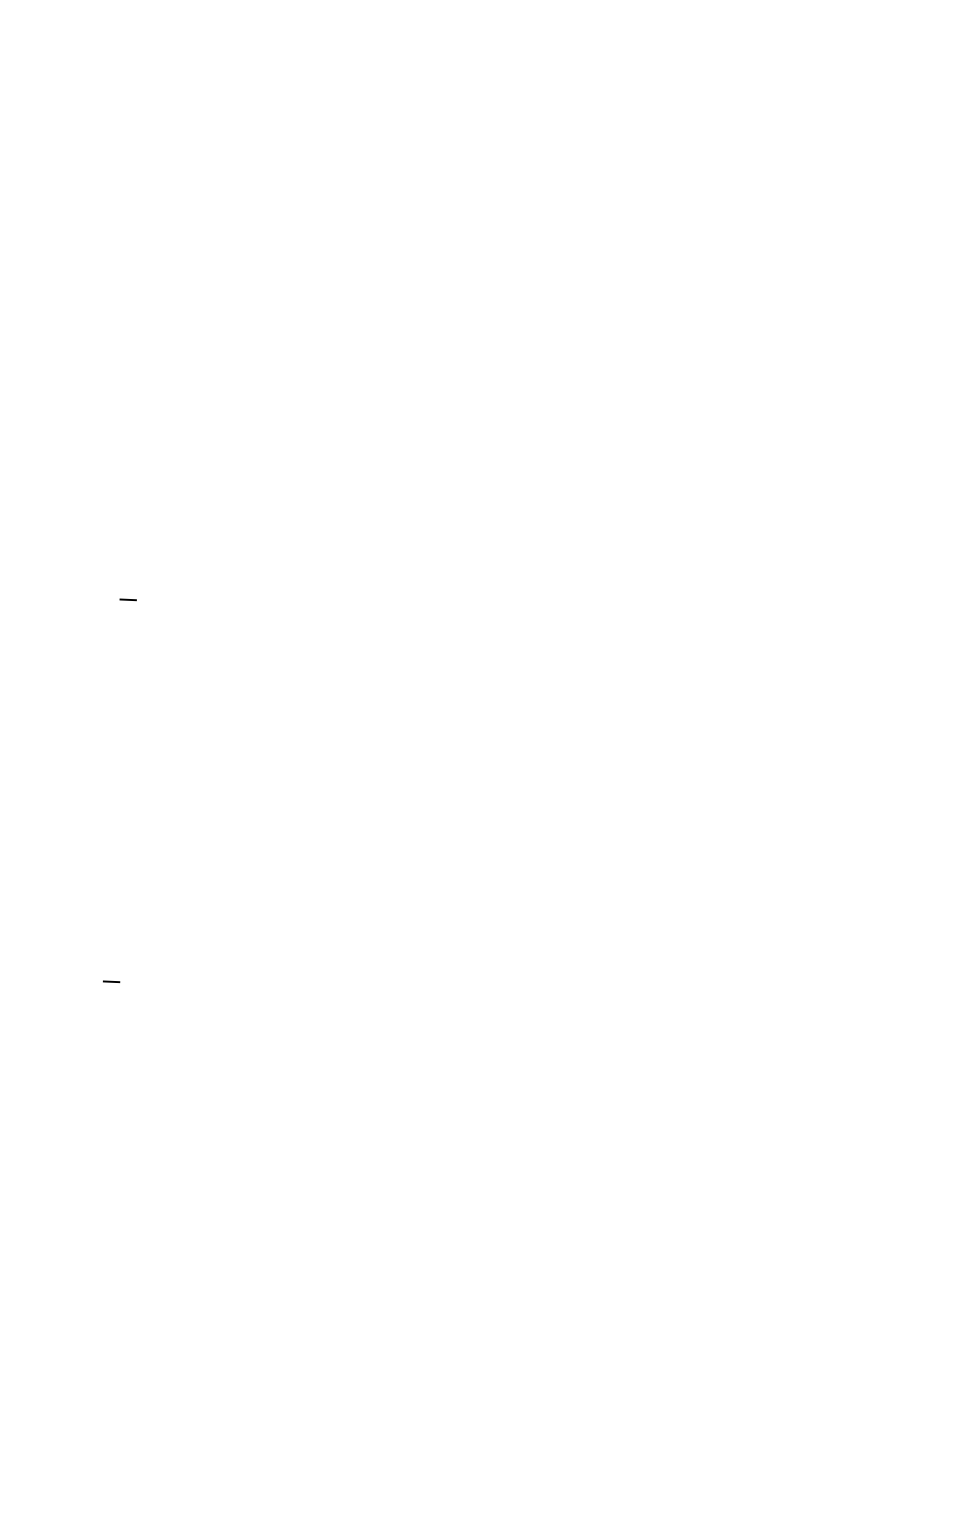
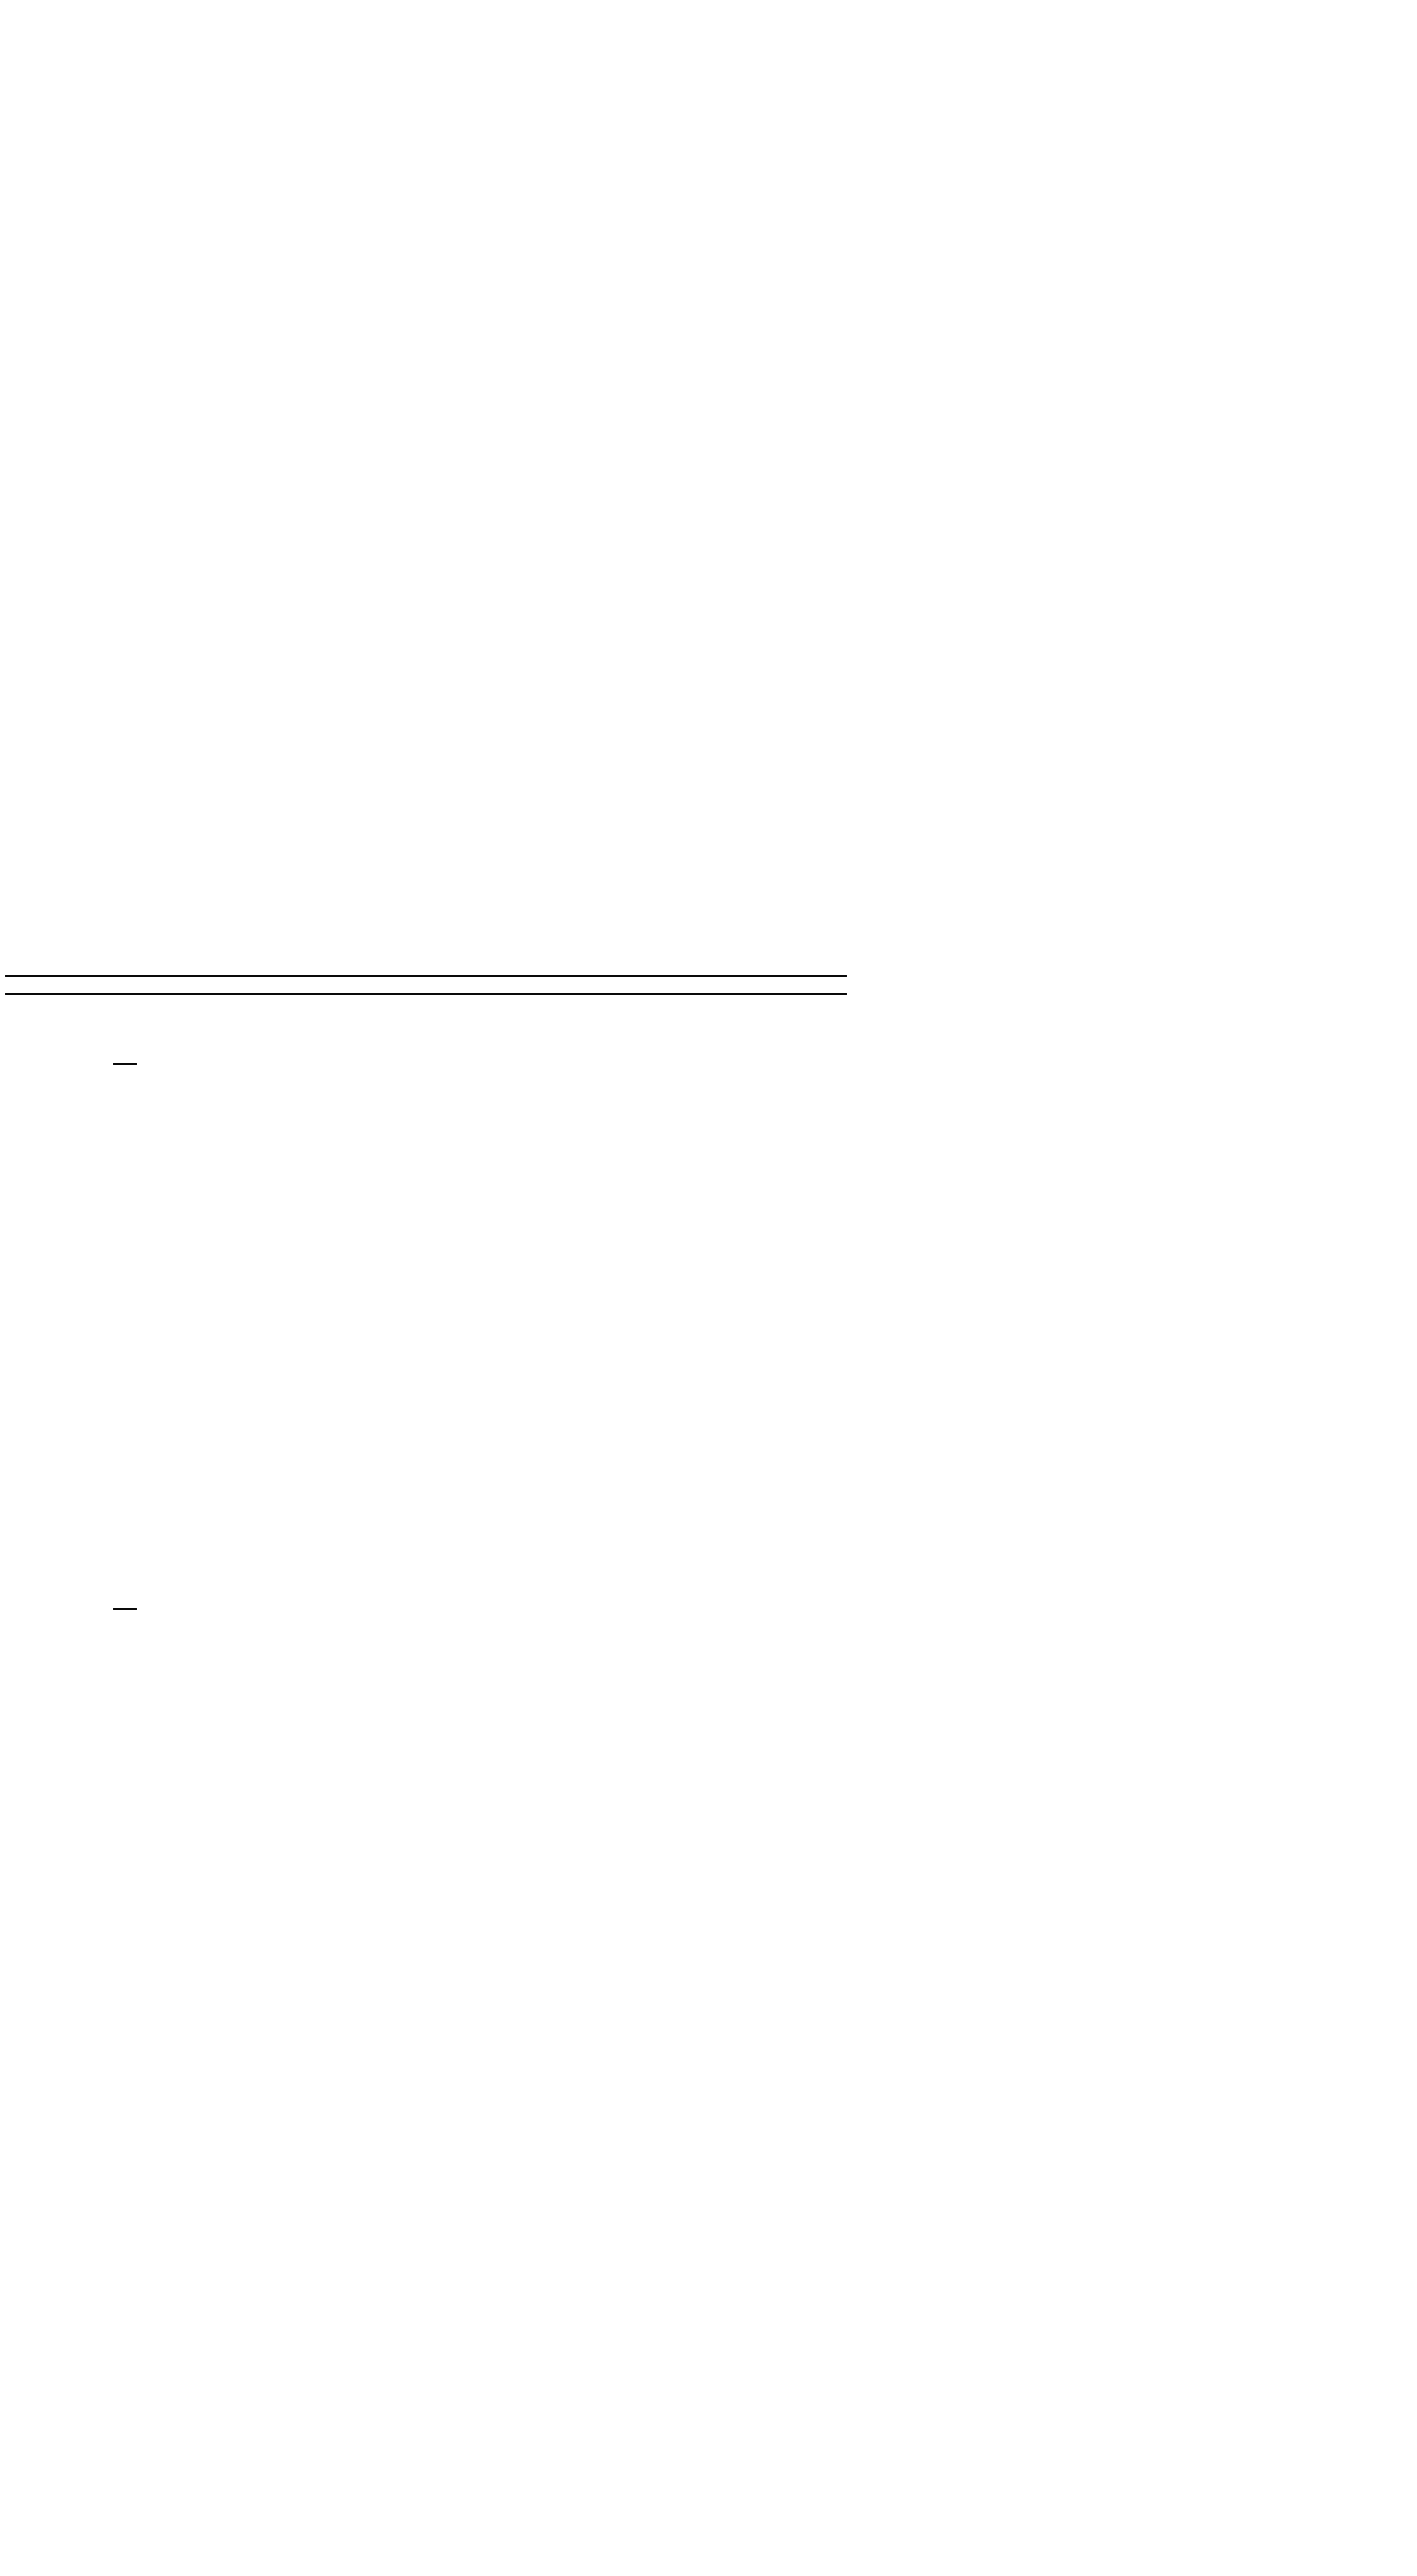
line: (342, 547) -> (426, 975), added
line: (341, 559) -> (426, 993), added

